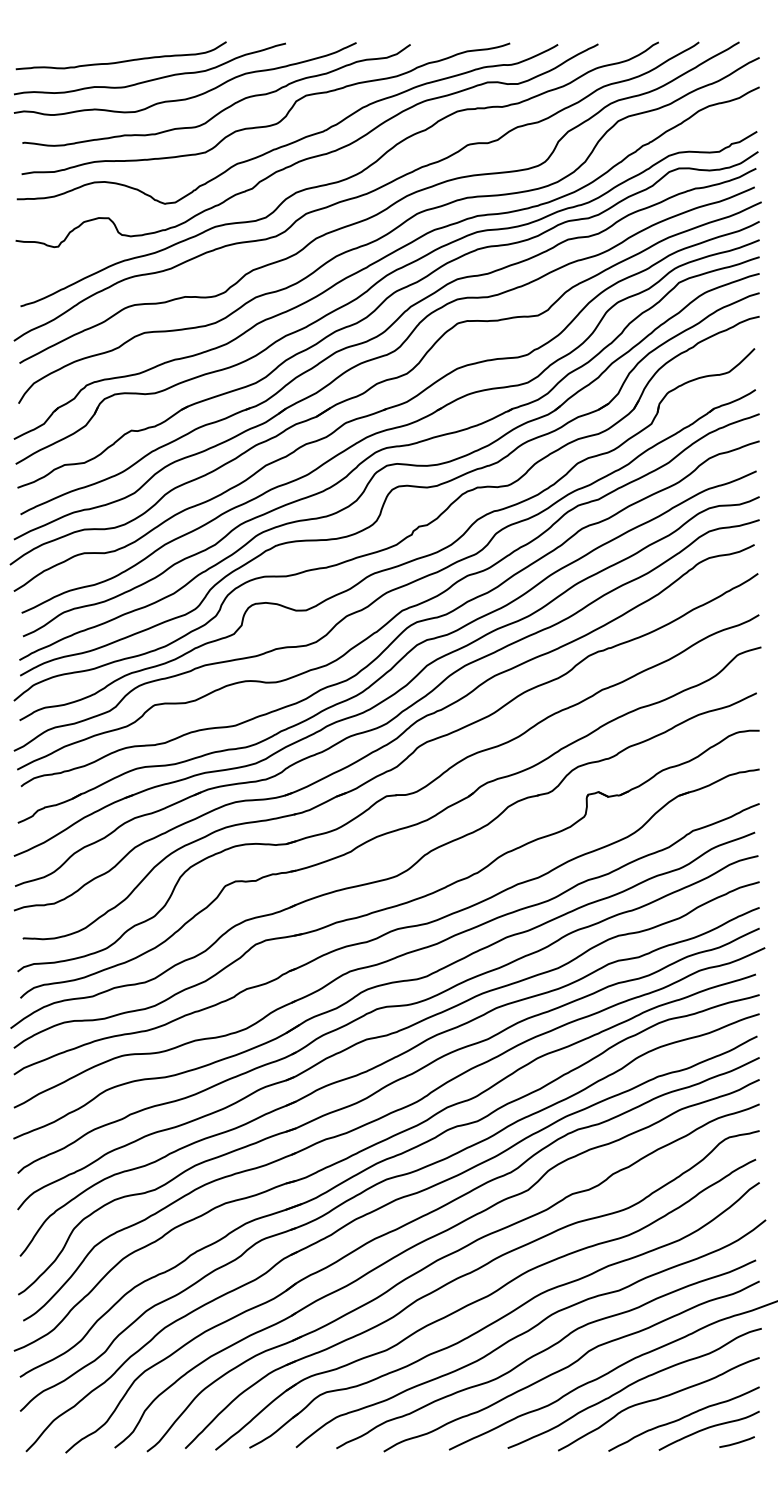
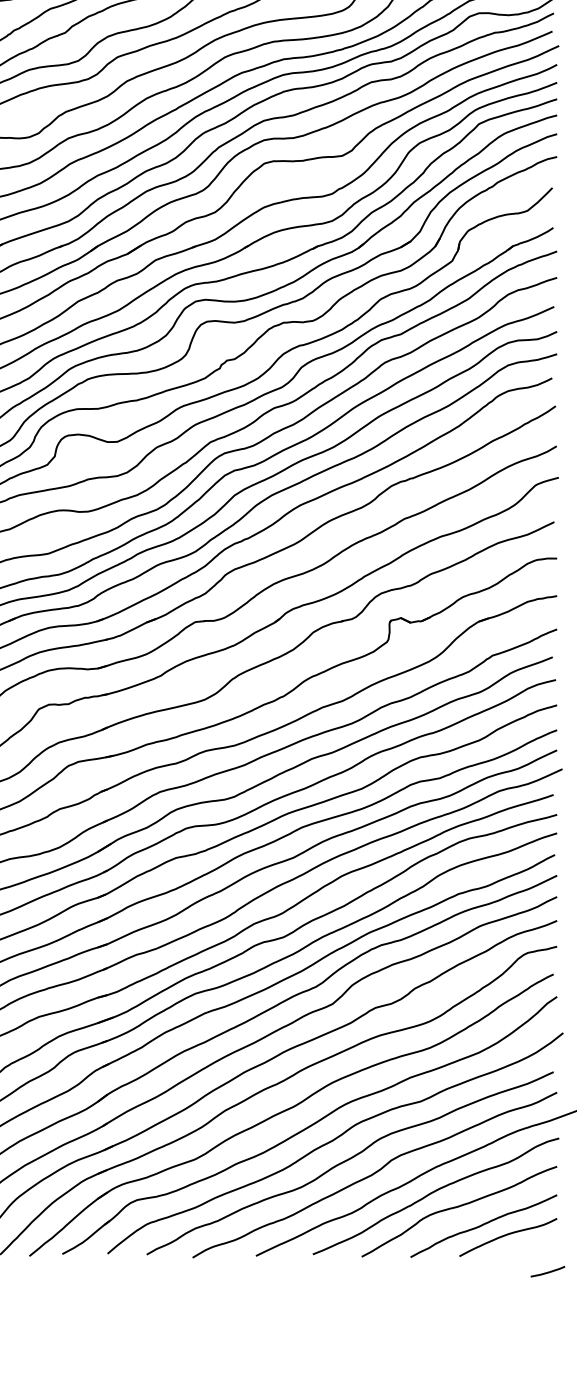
line: (736, 1442) -> (547, 1272), moved

